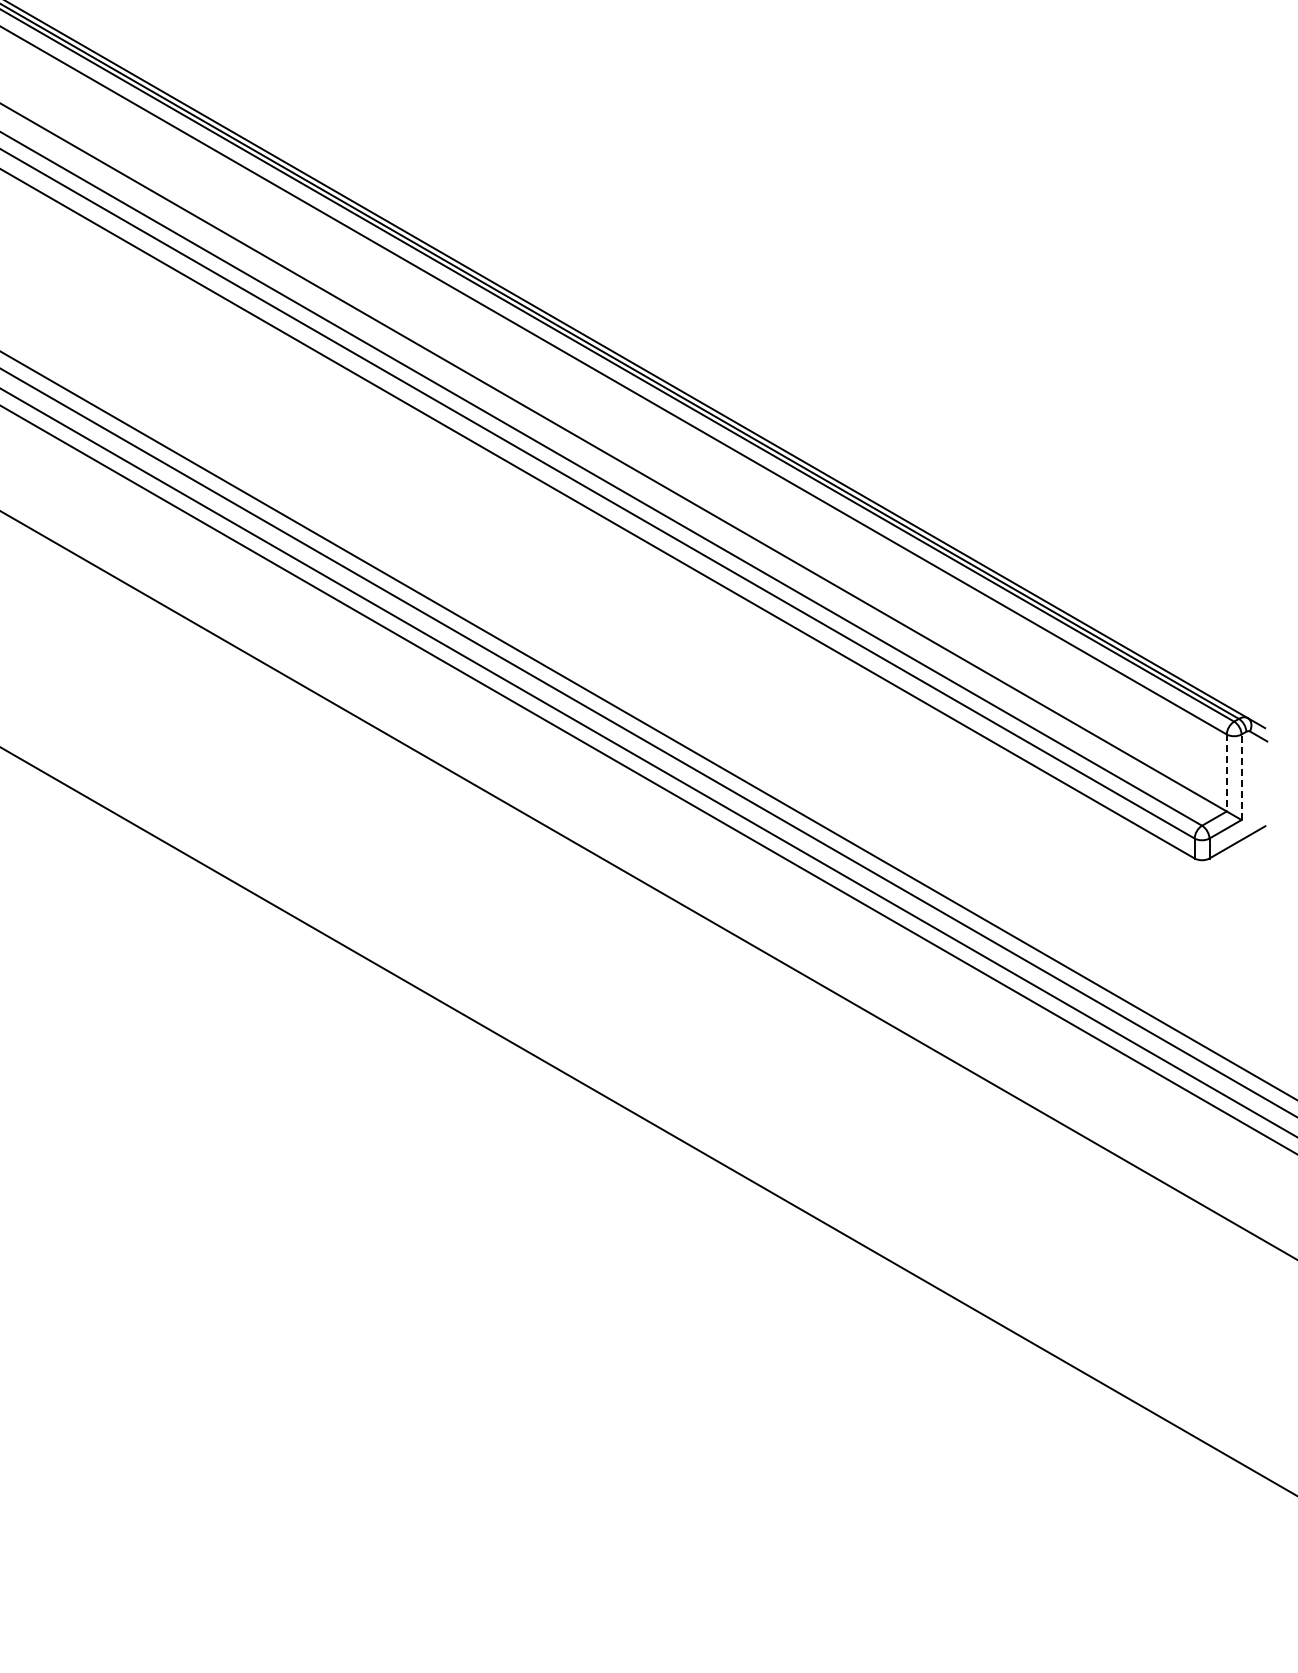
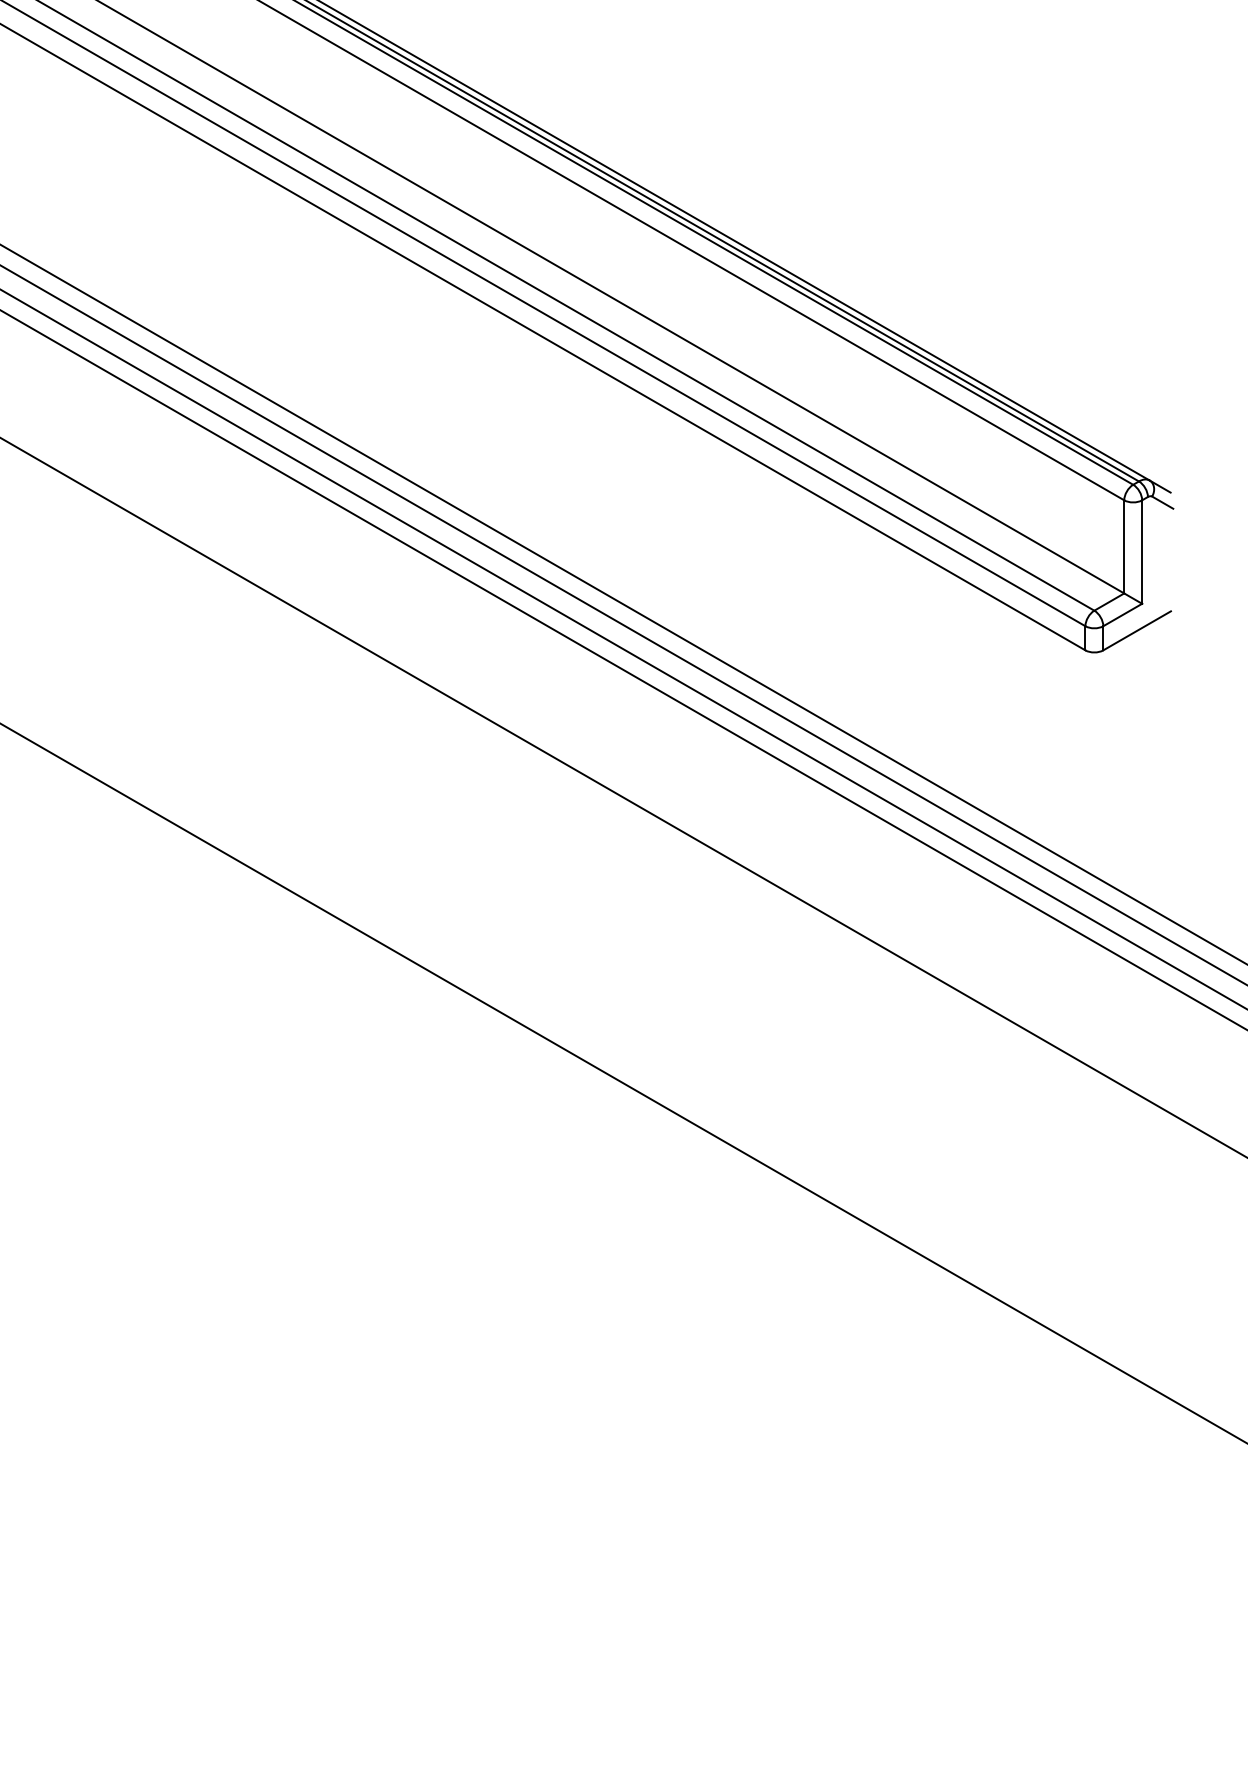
line: (1226, 773) -> (1123, 547), dashed -> solid
line: (1241, 777) -> (1142, 552), dashed -> solid

